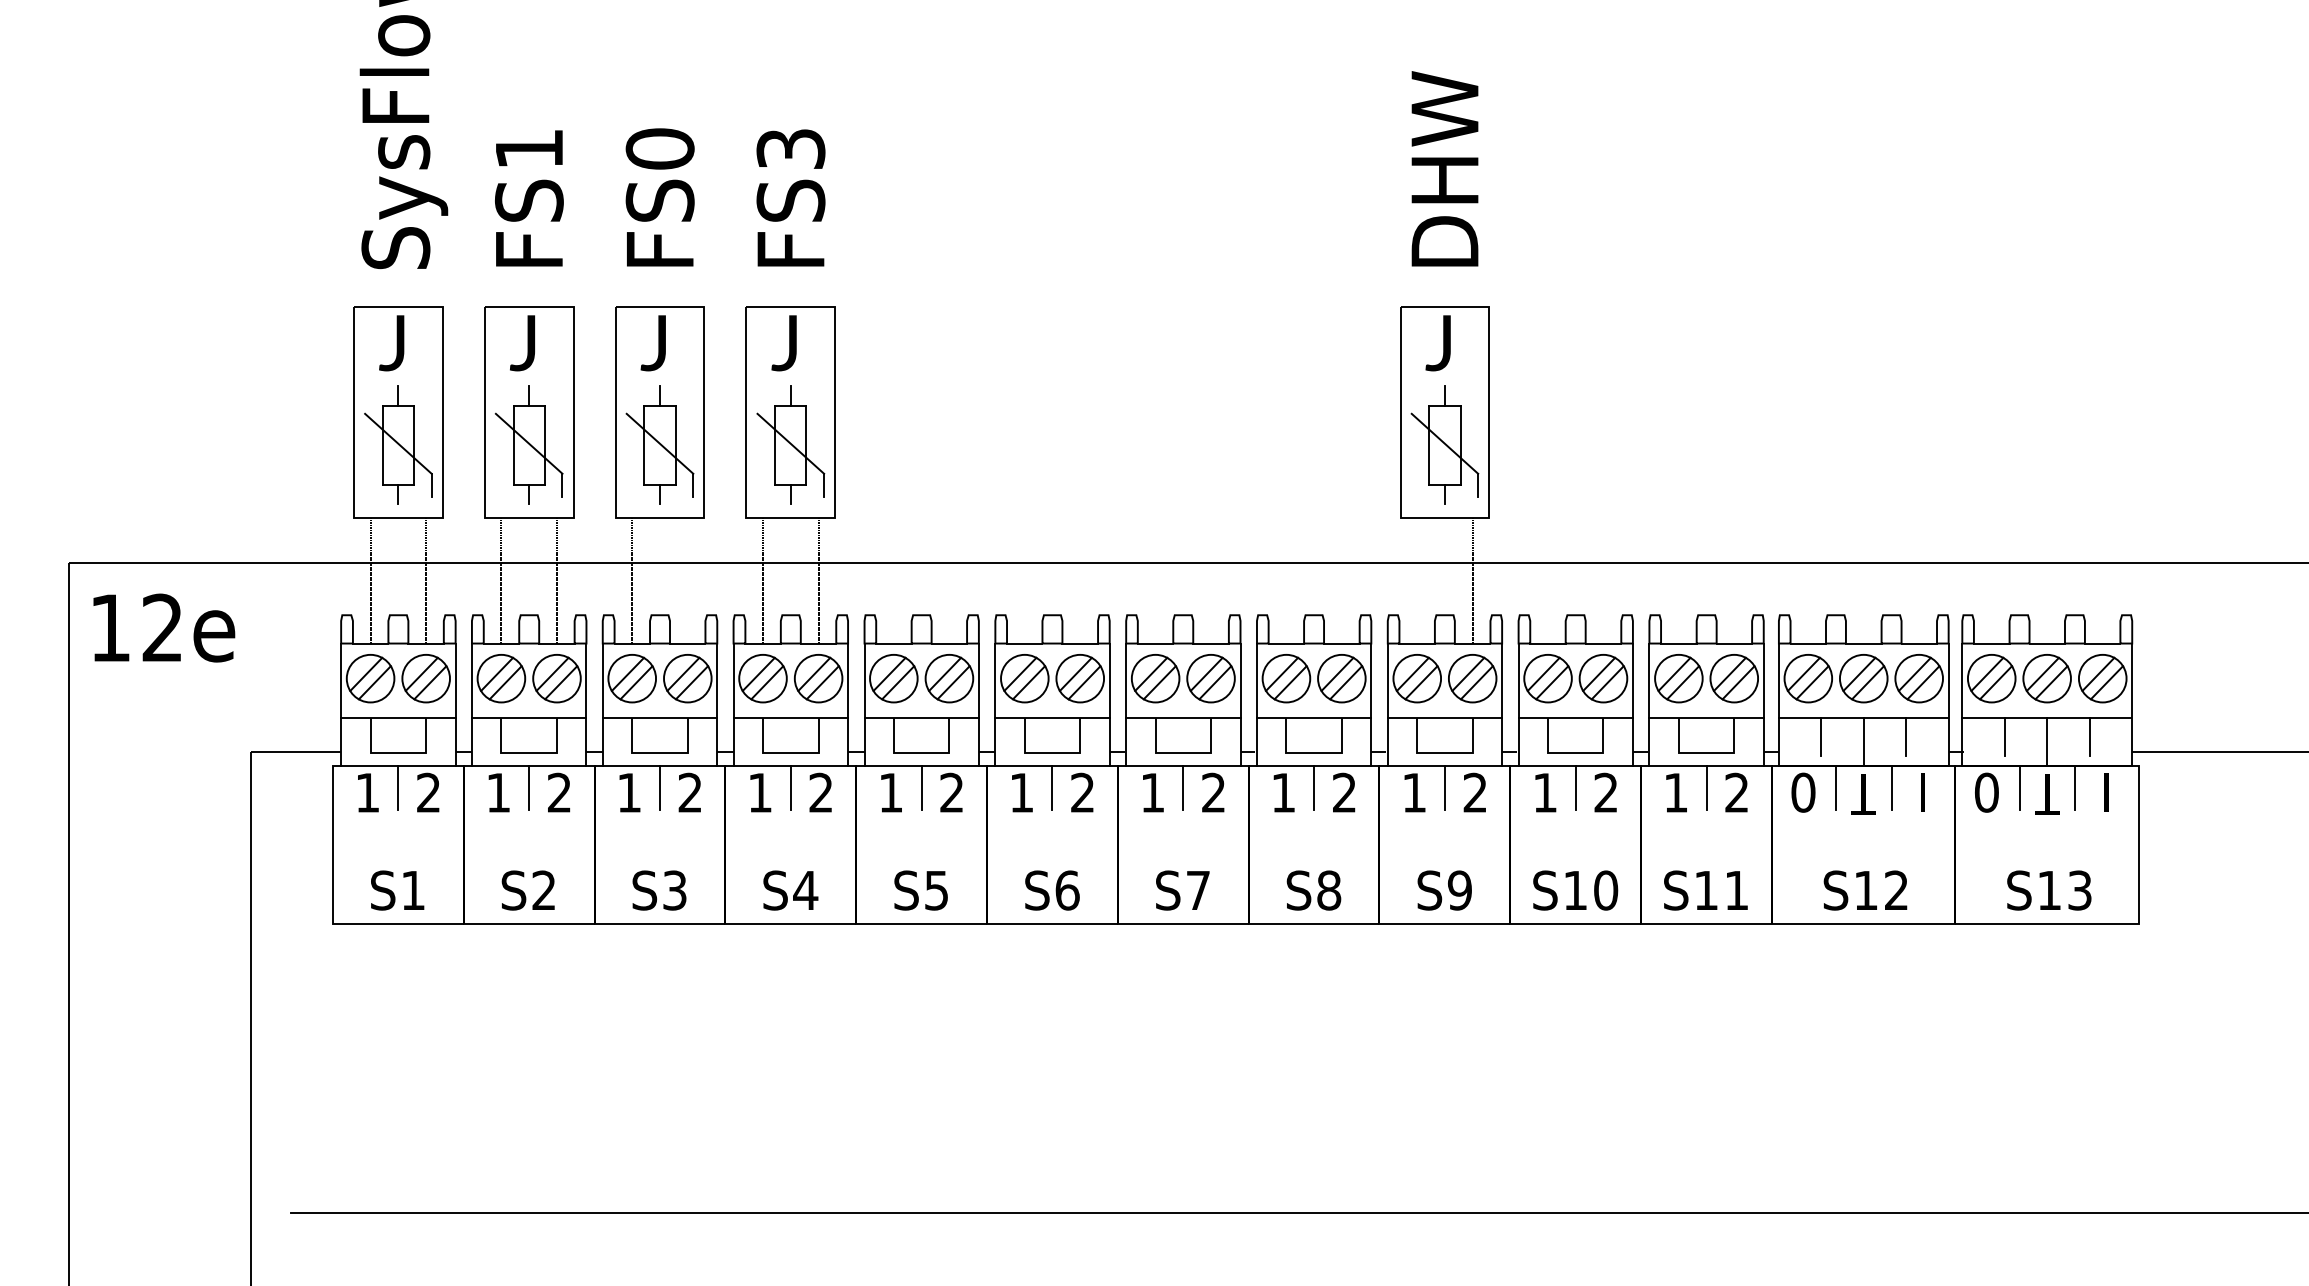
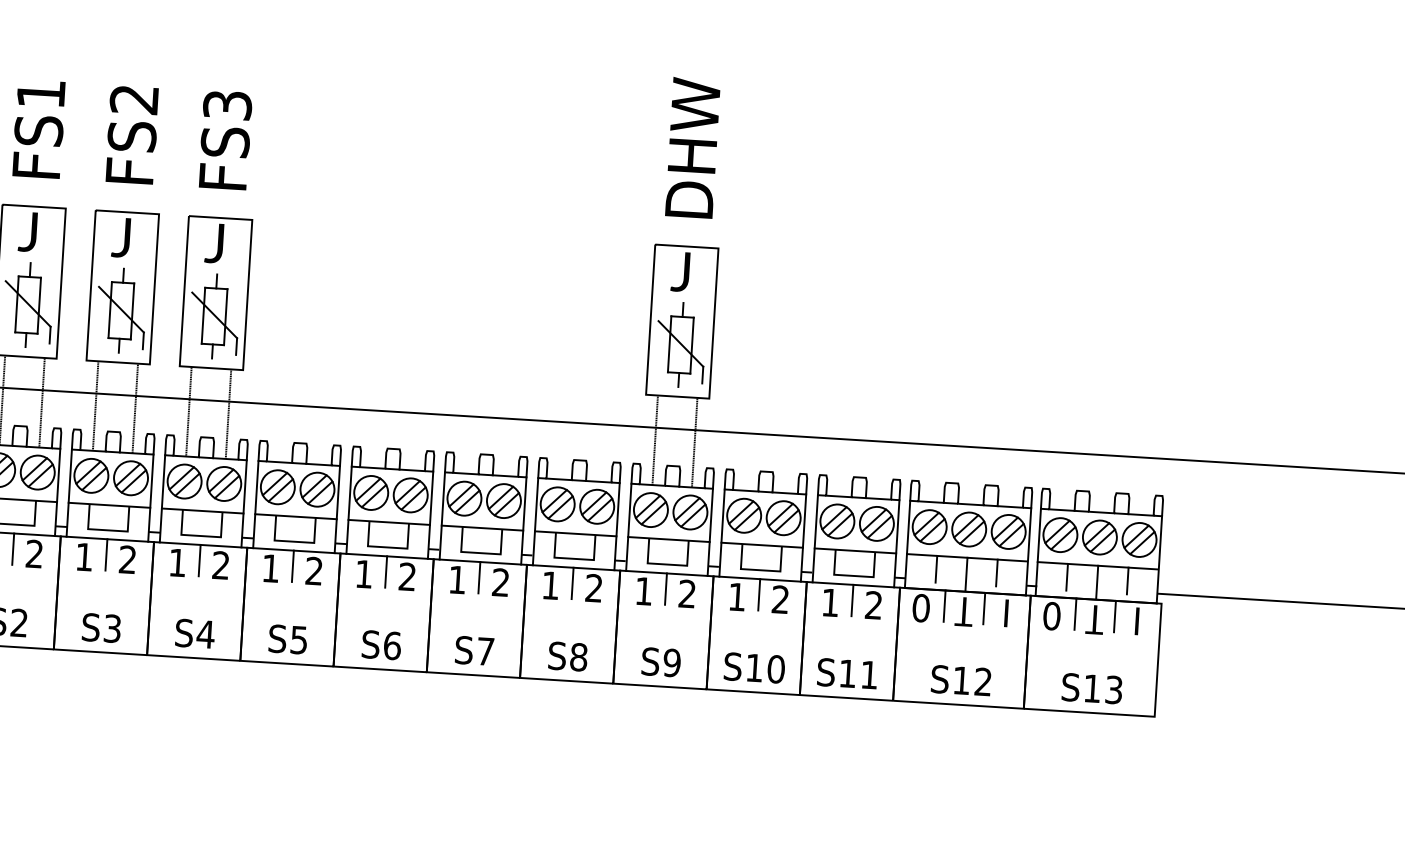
text: (659, 148) -> (133, 99), FS0 -> FS2
line: (687, 580) -> (135, 408), added
line: (1417, 580) -> (655, 440), added

